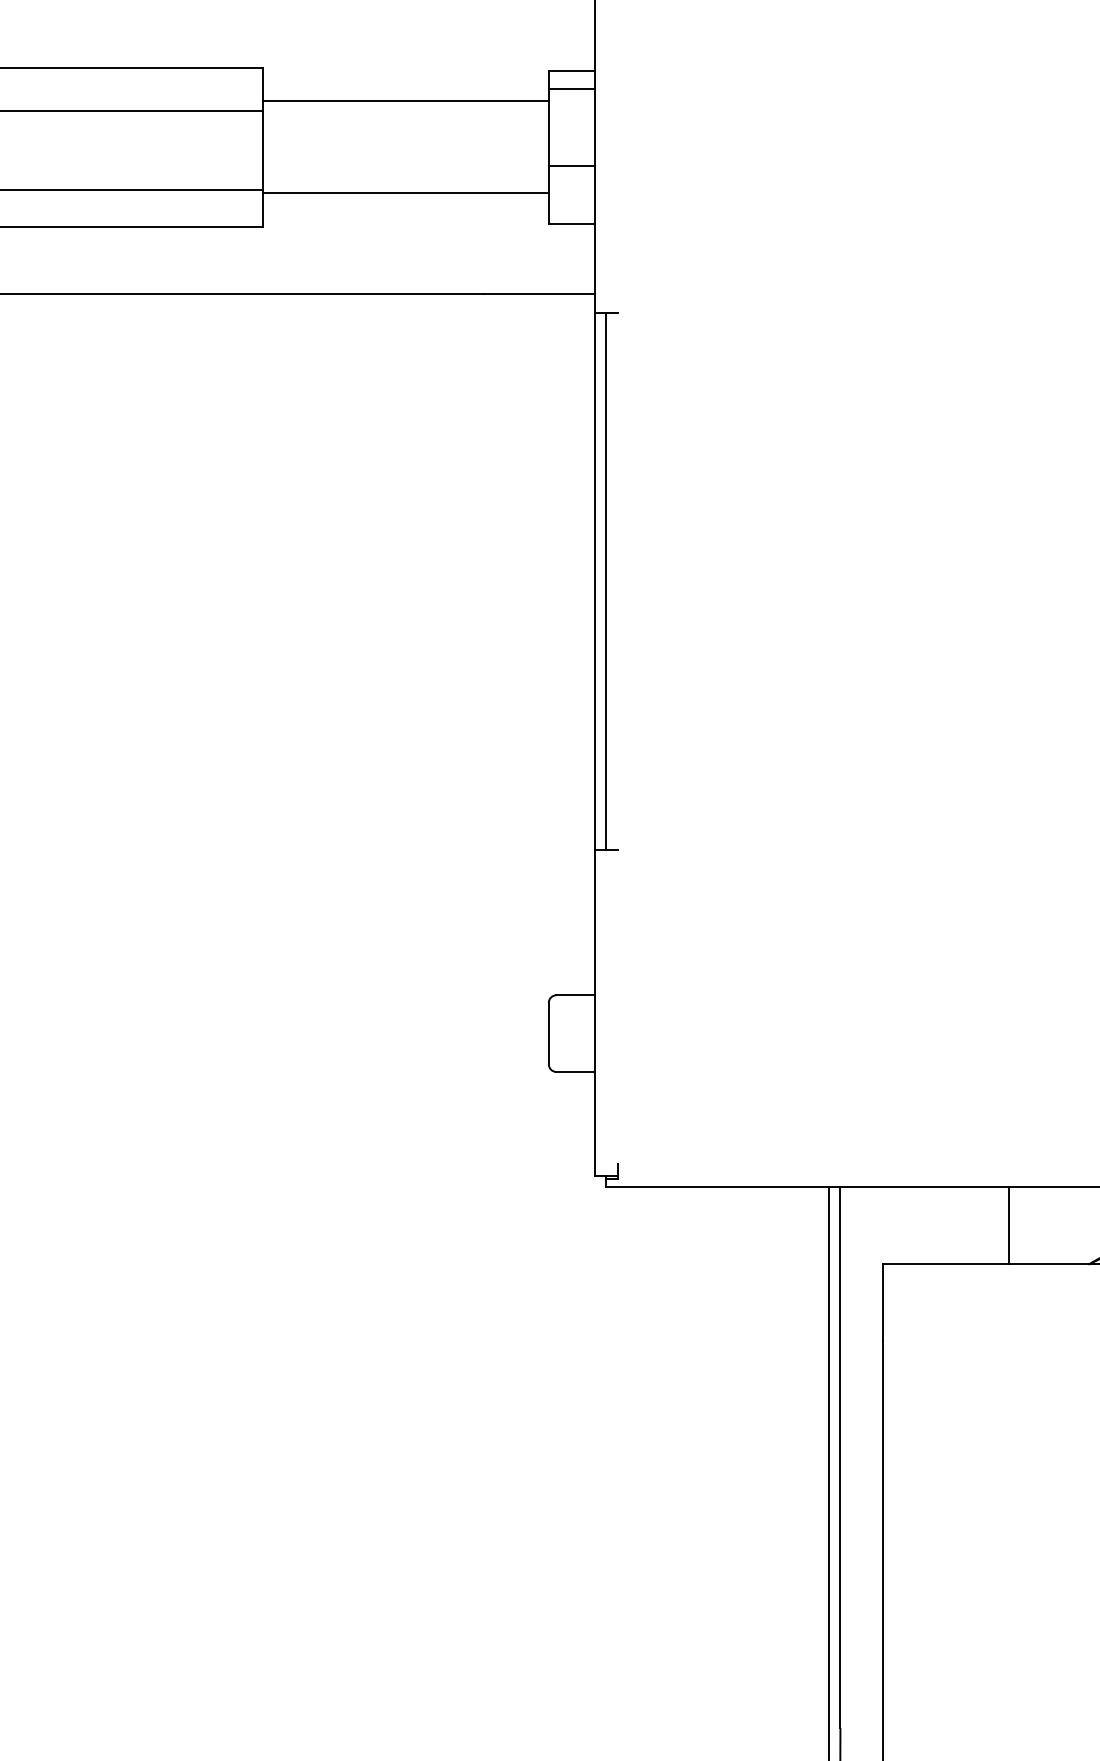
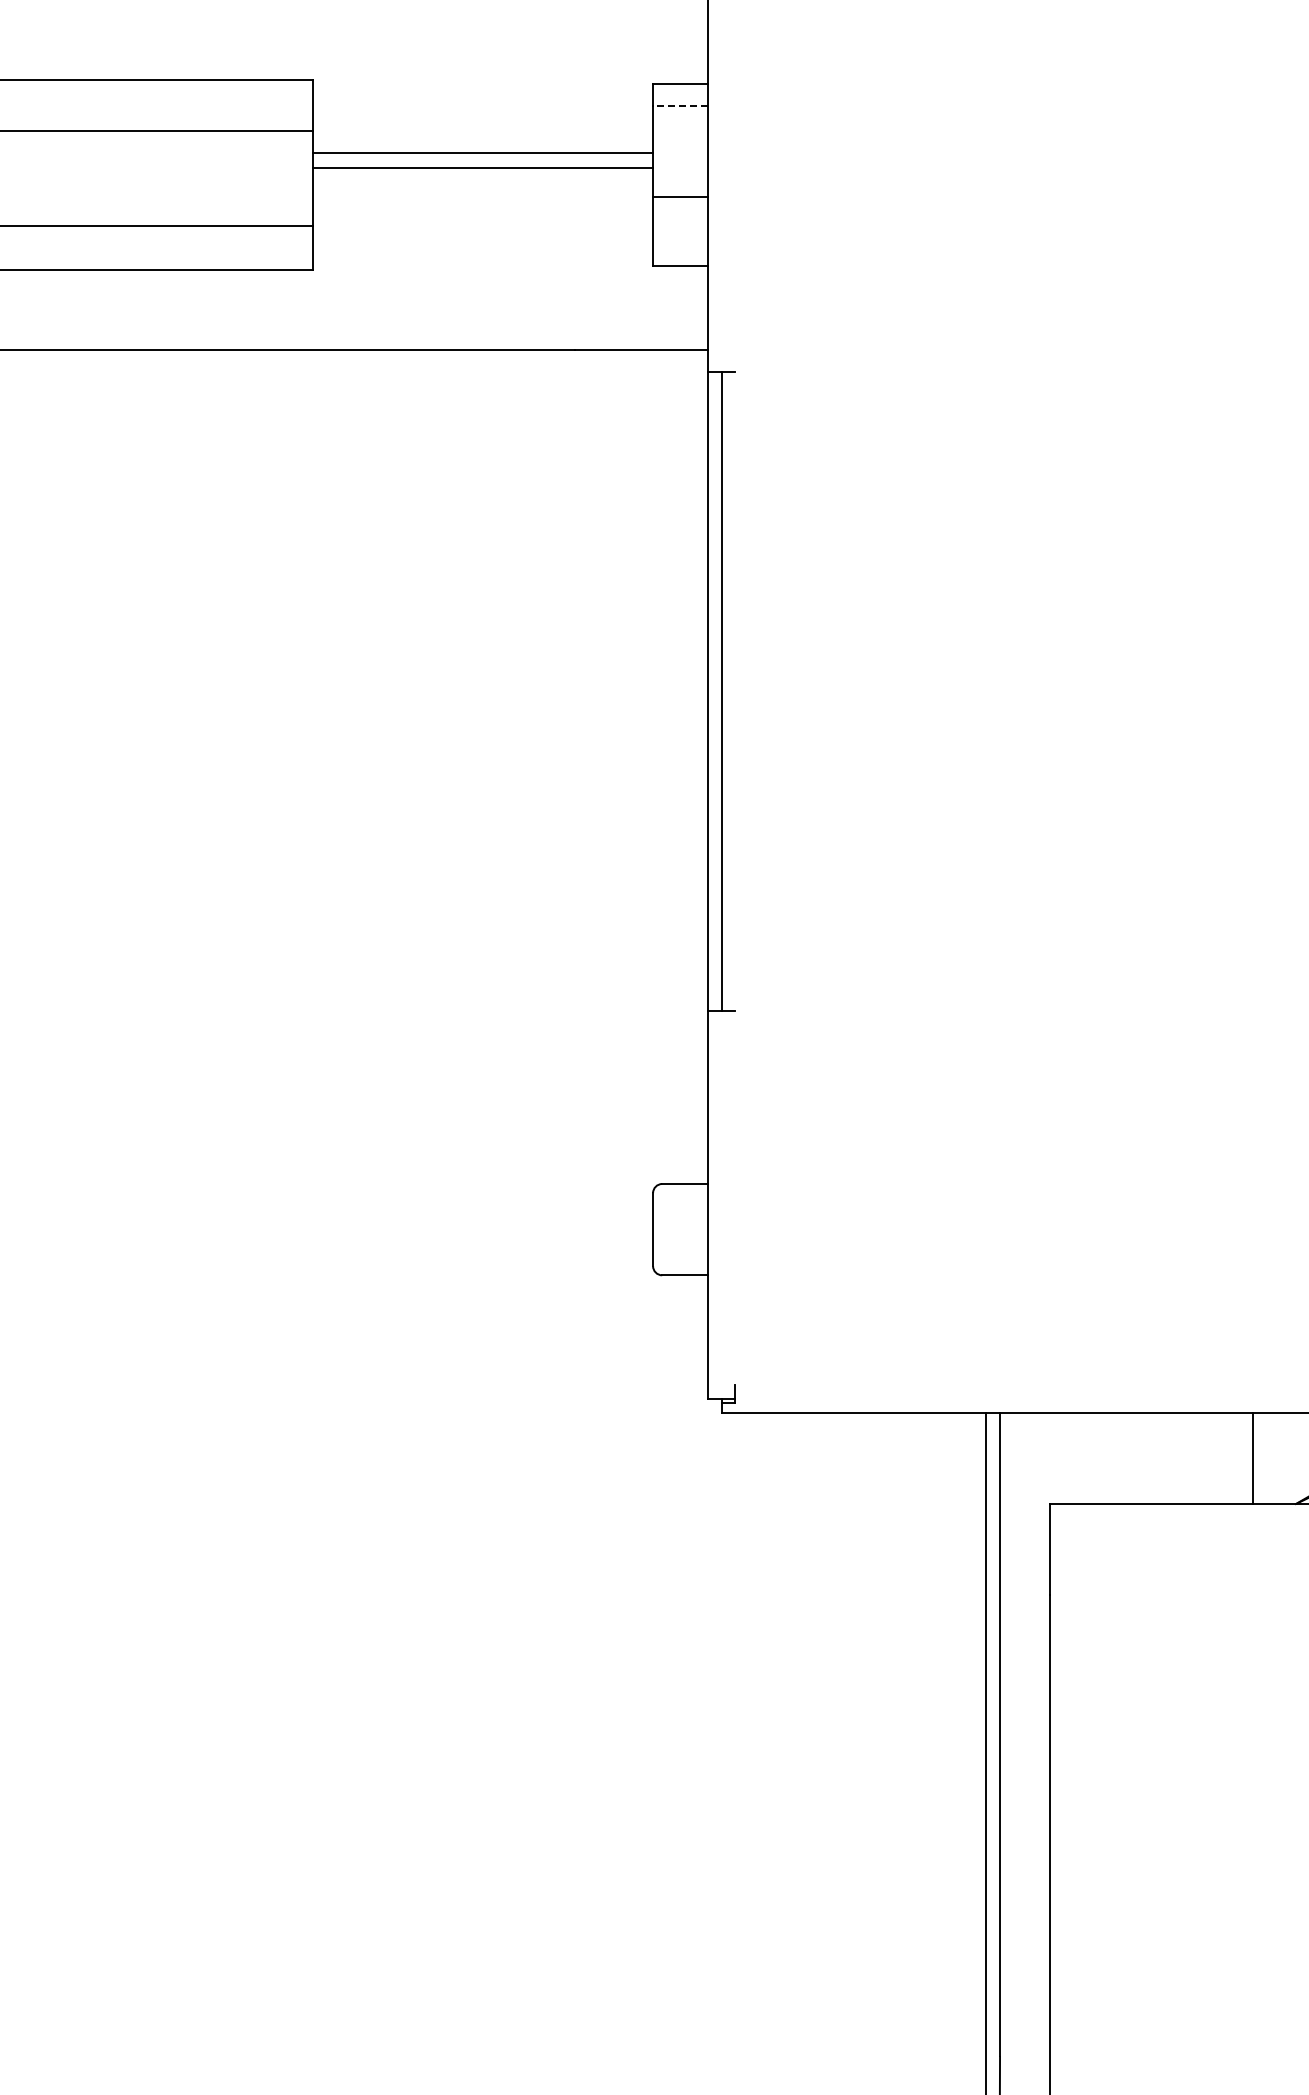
line: (571, 89) -> (679, 106), solid -> dashed
line: (405, 101) -> (482, 168), moved
line: (405, 192) -> (482, 152), moved
line: (1008, 1225) -> (1252, 1458), moved

